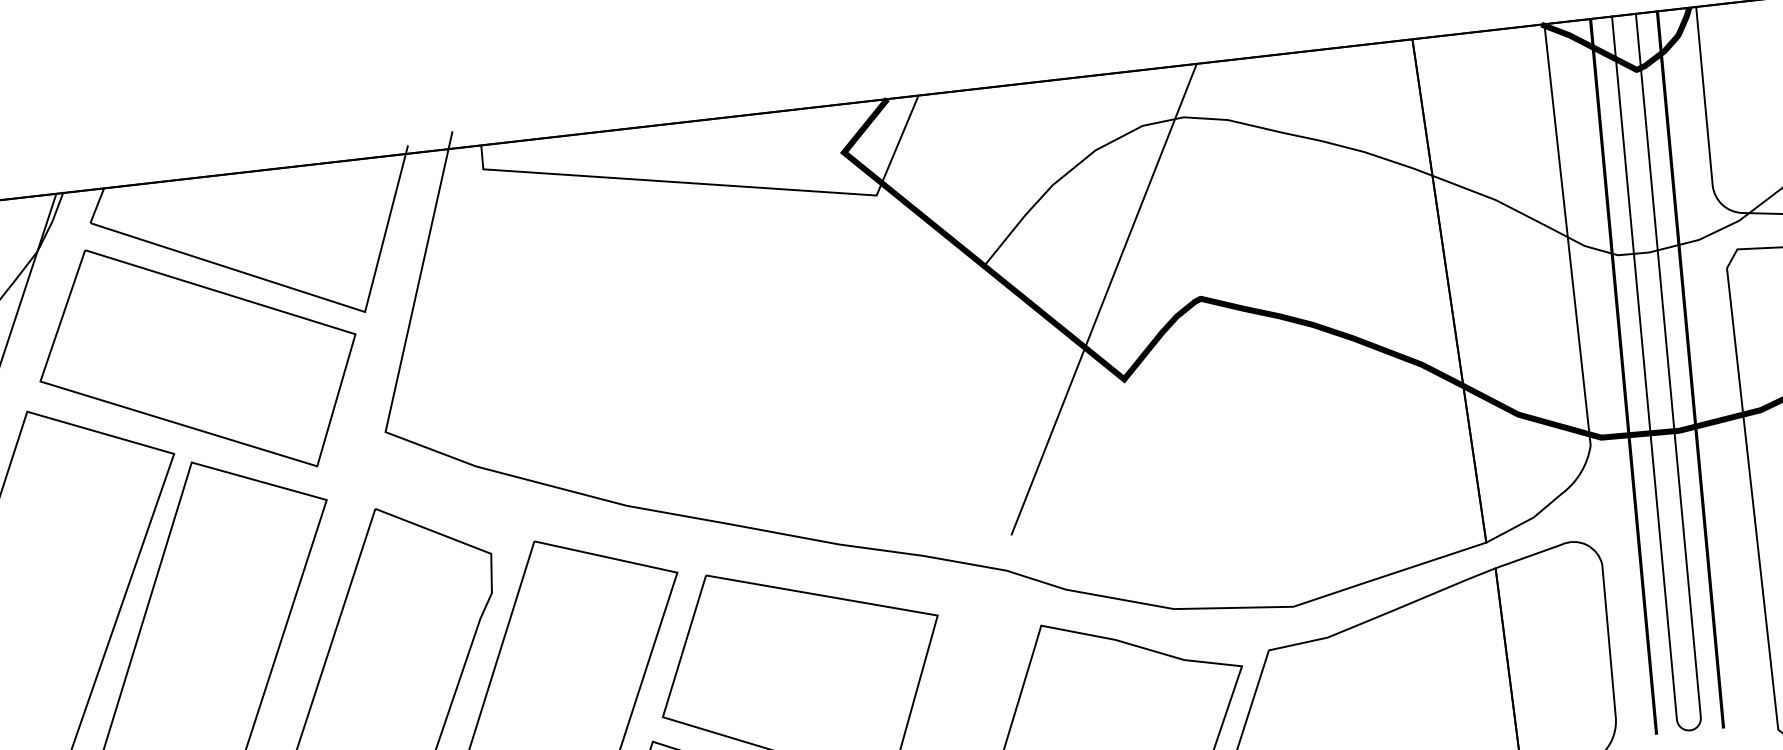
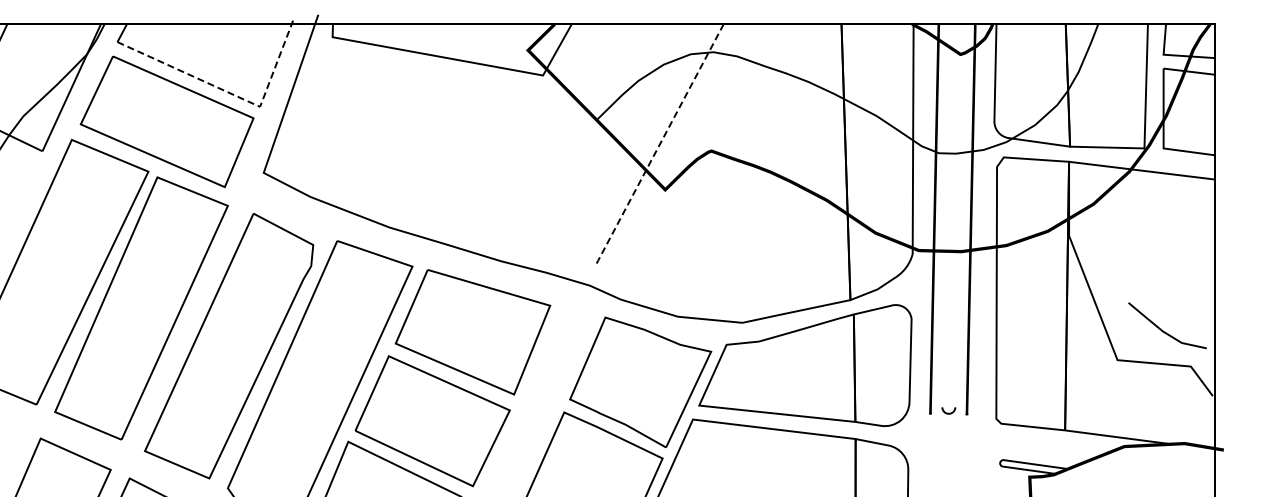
line: (310, 295) -> (231, 94), solid -> dashed
line: (1102, 301) -> (658, 146), solid -> dashed
line: (1668, 364) -> (959, 215), removed
line: (1644, 367) -> (946, 215), removed

